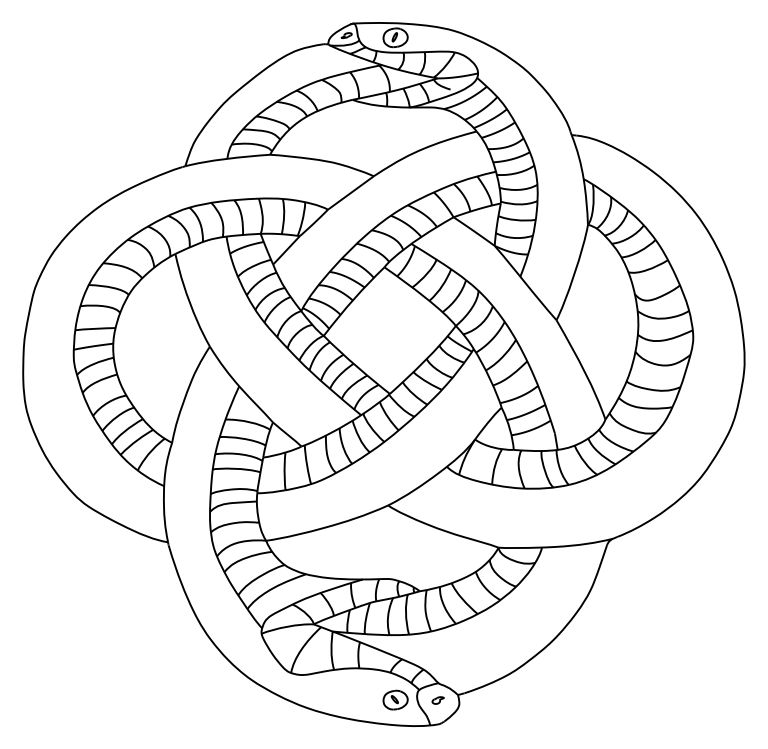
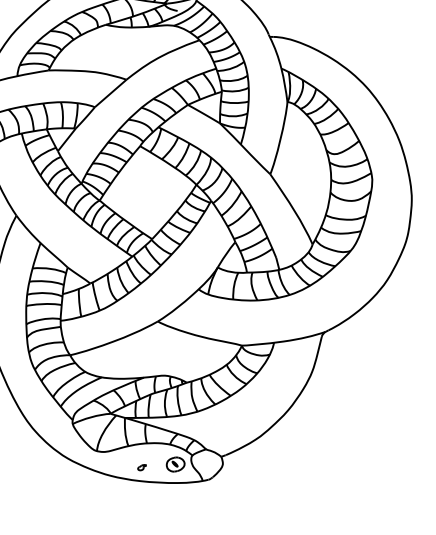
part: (437, 700) -> (141, 467), moved

